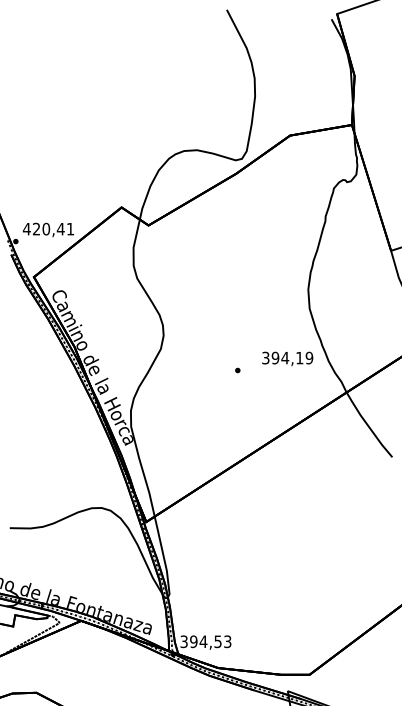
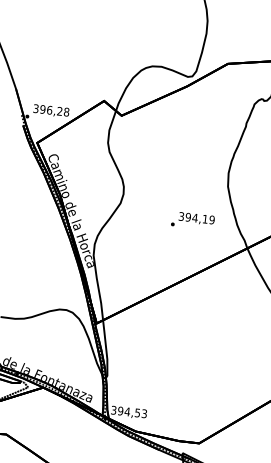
text: (48, 228) -> (51, 109), 420,41 -> 396,28
text: (287, 358) -> (196, 218), moved

